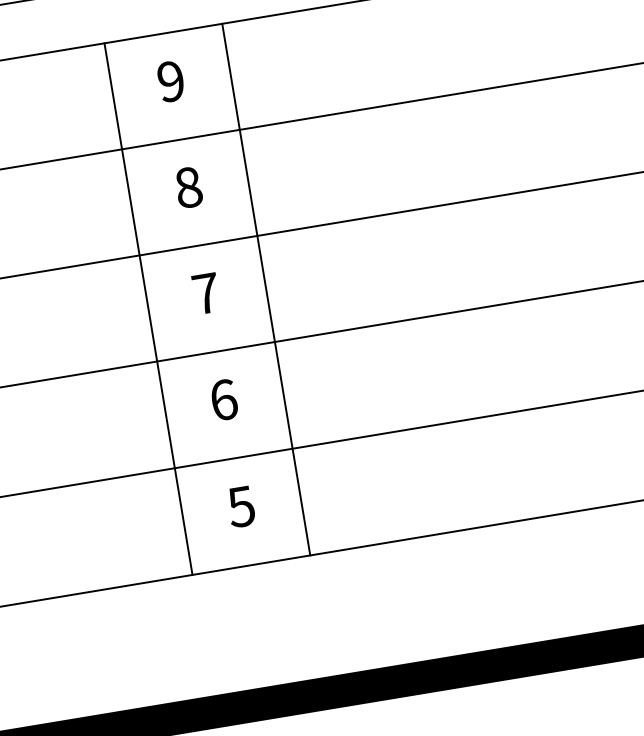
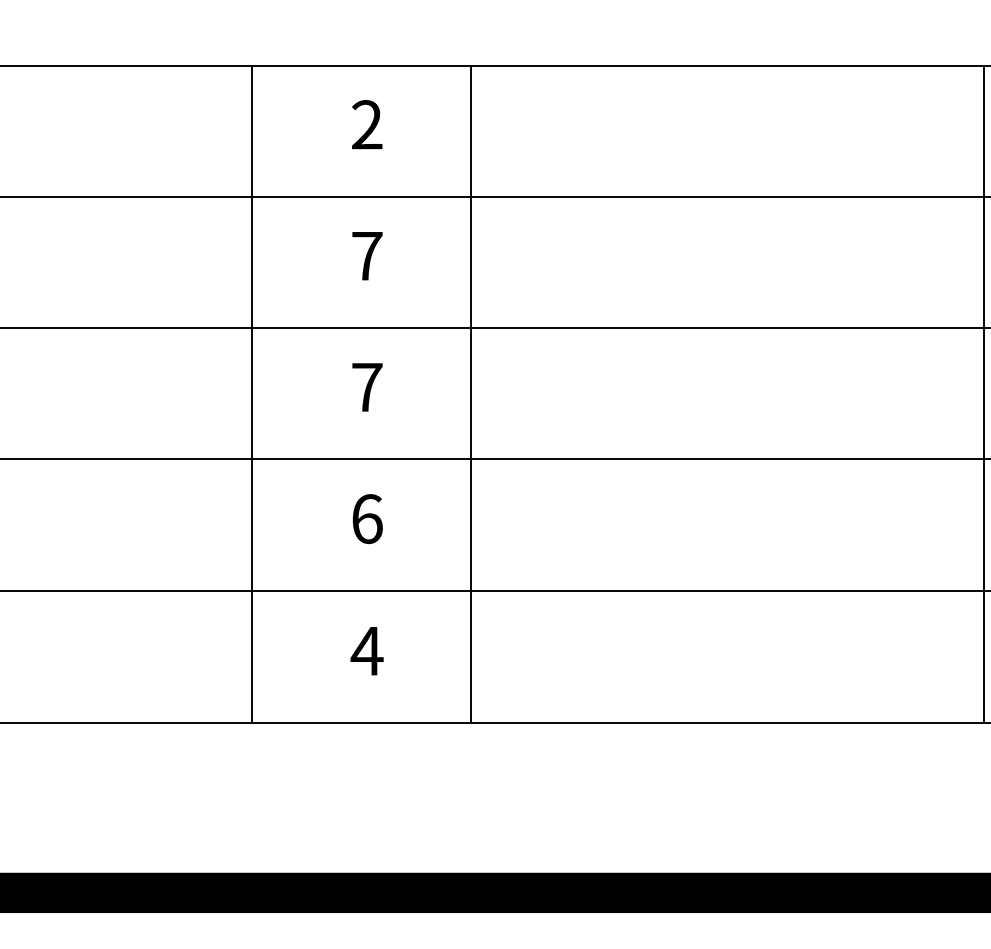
text: (171, 81) -> (367, 124), 9 -> 2
text: (188, 187) -> (367, 256), 8 -> 7
line: (266, 289) -> (471, 394), moved
line: (148, 309) -> (251, 394), moved
text: (240, 507) -> (366, 651), 5 -> 4

